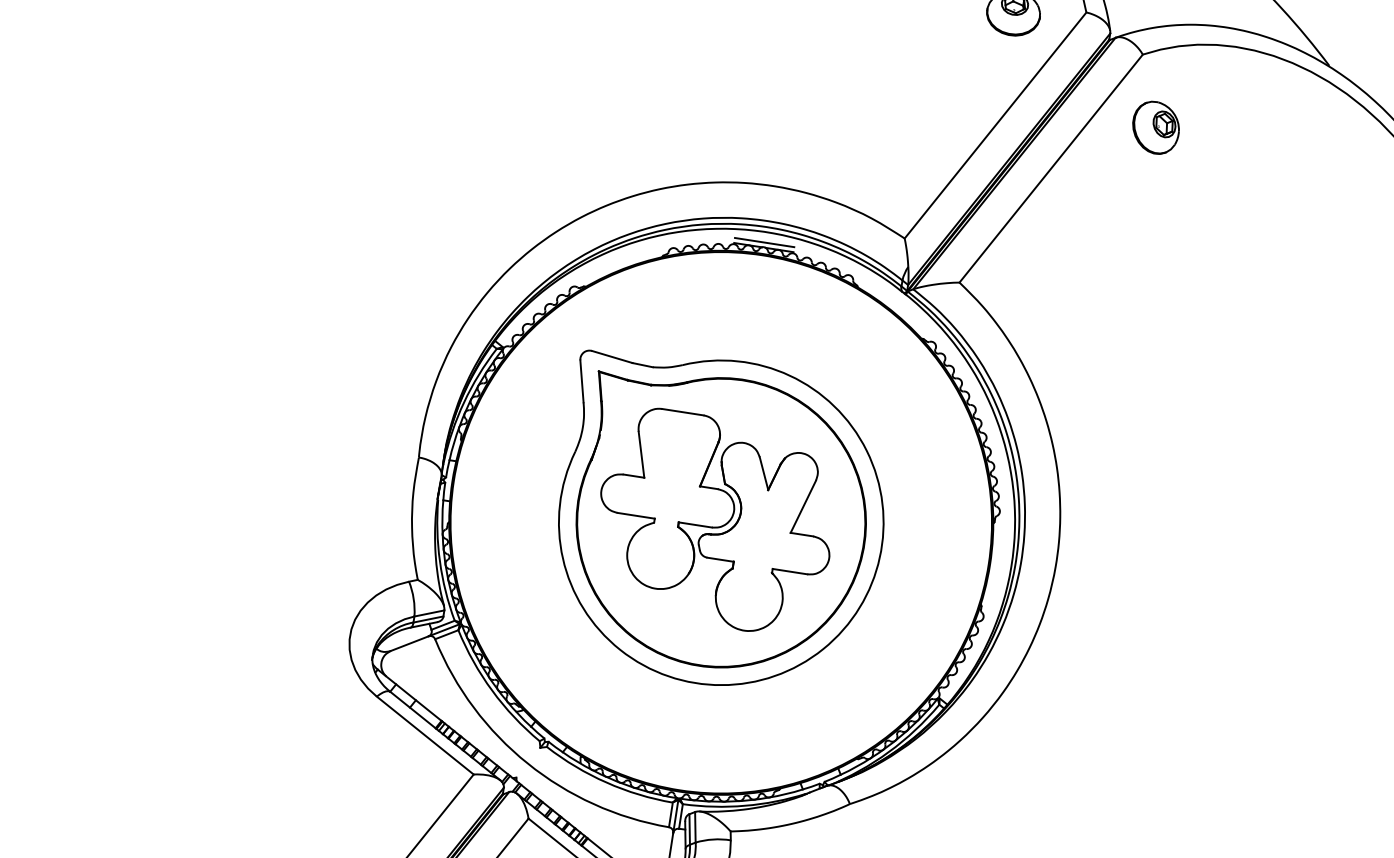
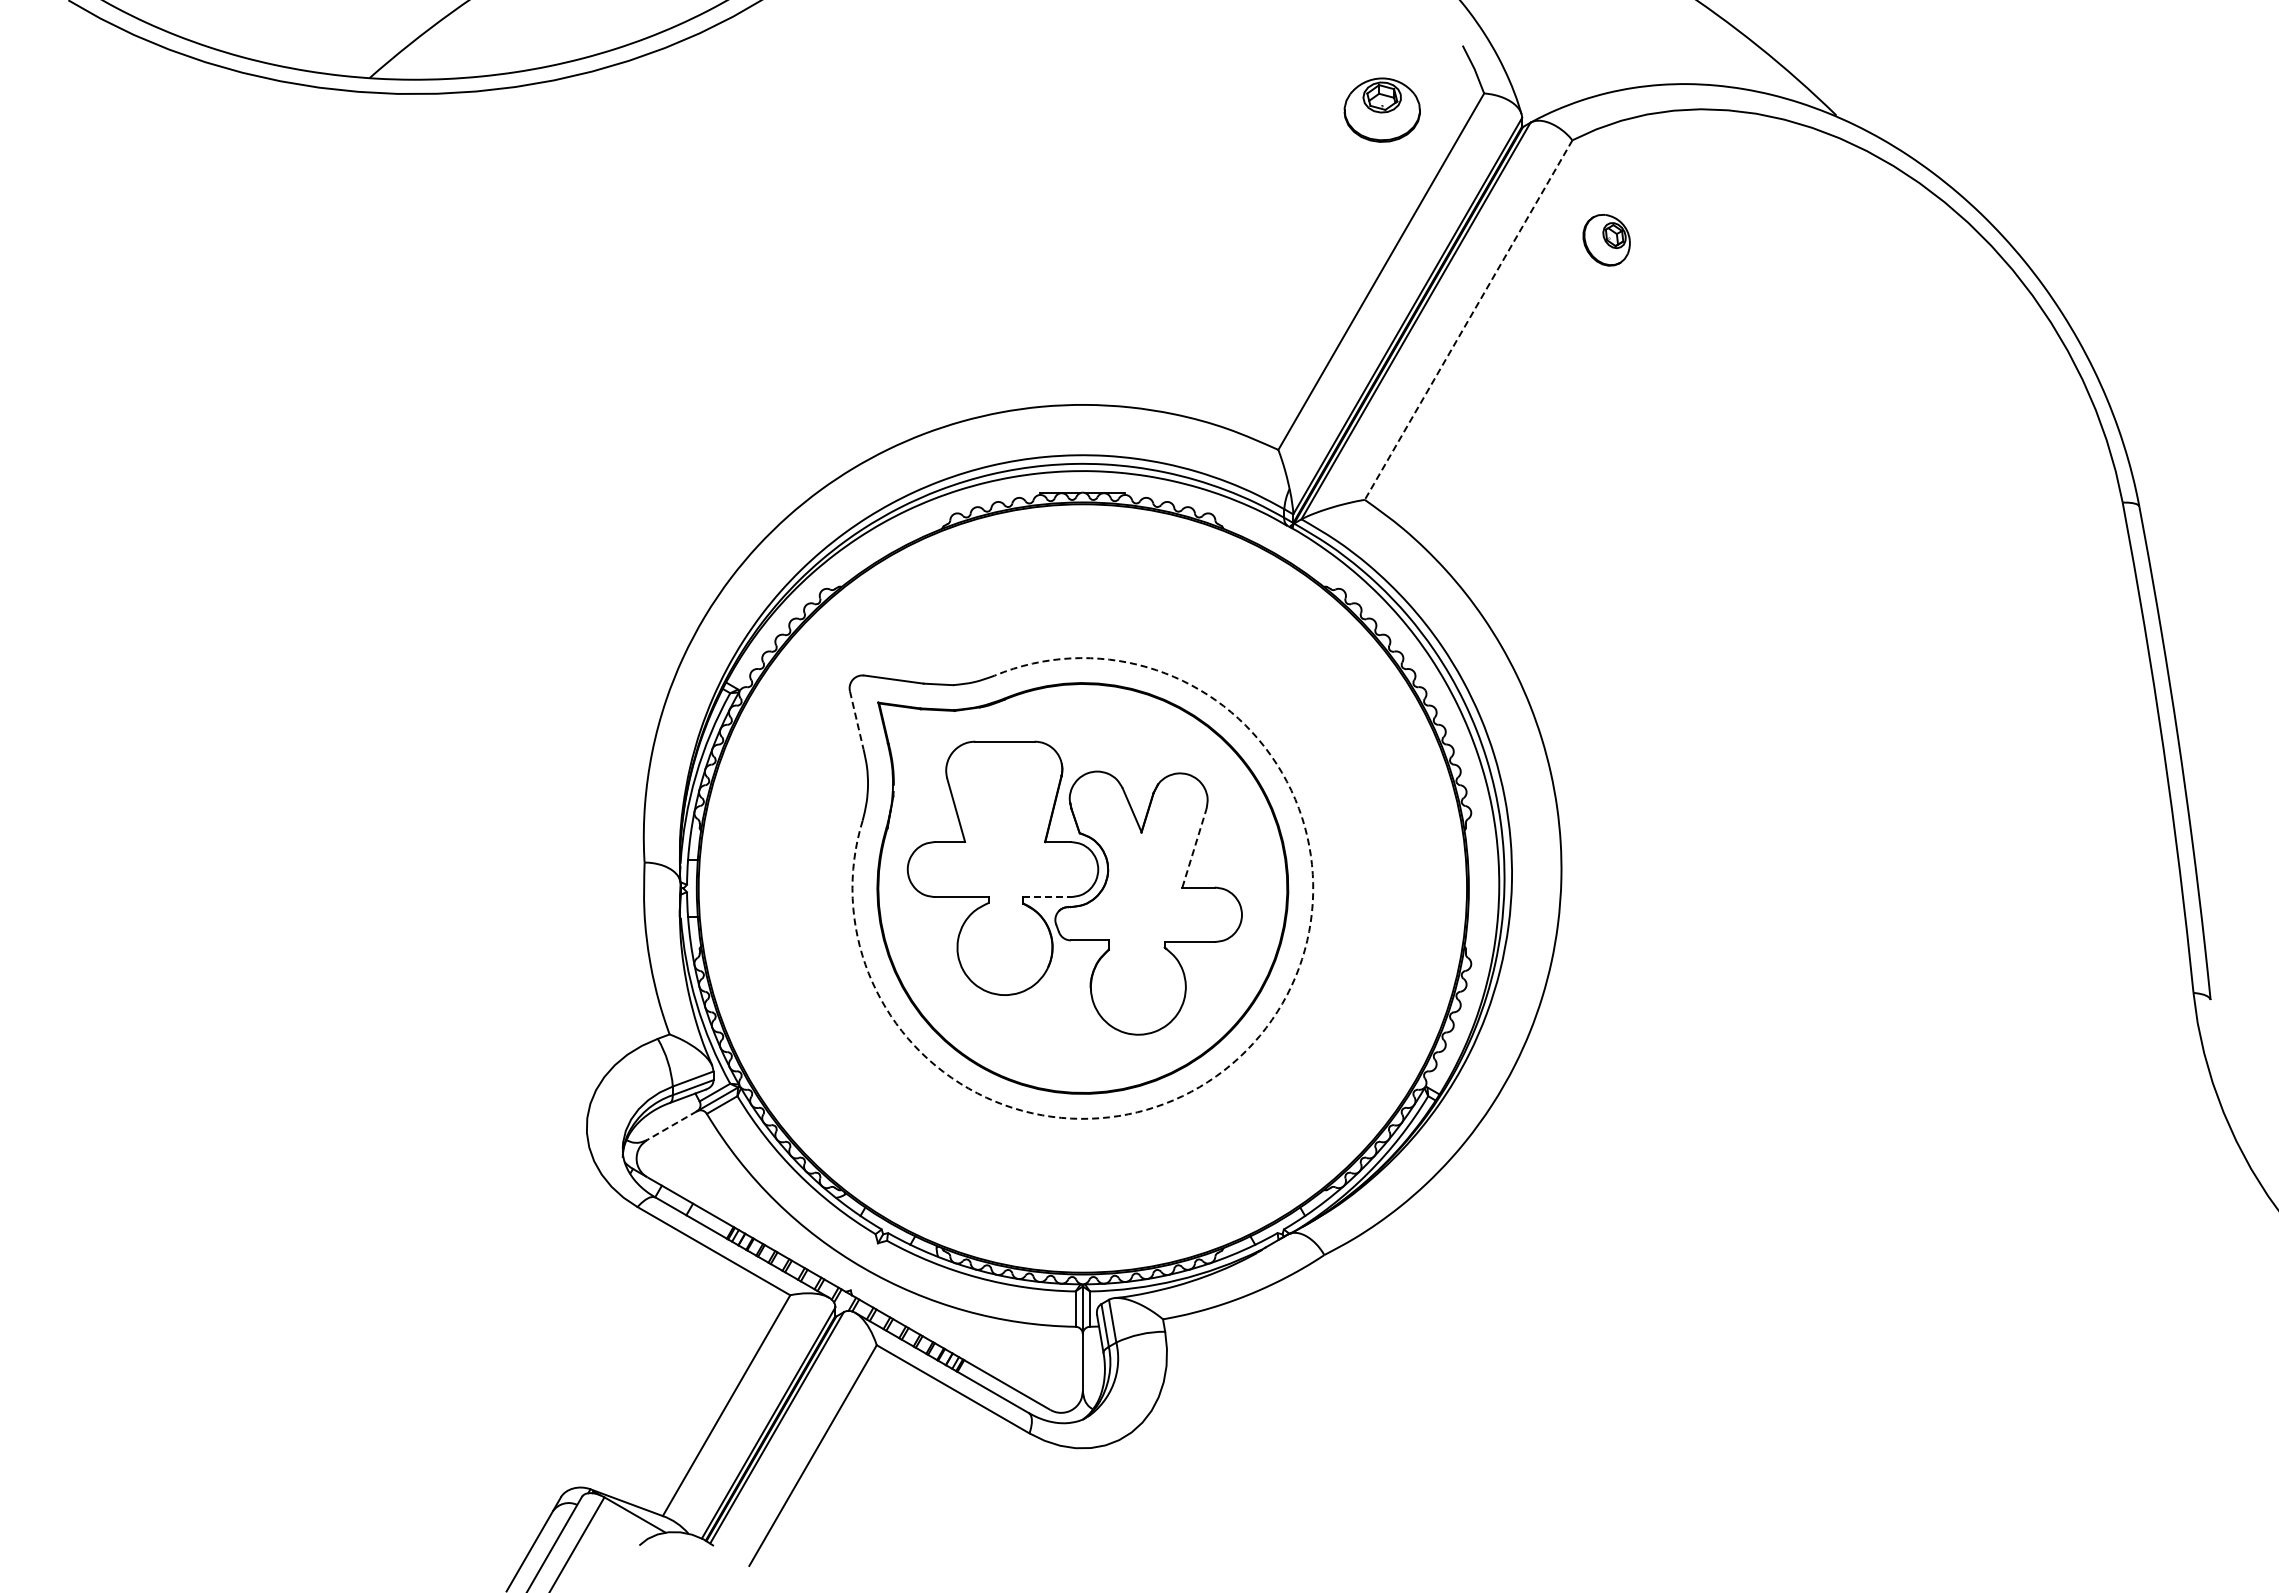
part: (1155, 128) -> (1606, 240), size x0.7
line: (1051, 168) -> (1468, 320), solid -> dashed
line: (764, 242) -> (1082, 486), removed
line: (581, 381) -> (856, 720), solid -> dashed
line: (803, 506) -> (1194, 847), solid -> dashed
line: (694, 525) -> (1046, 897), solid -> dashed
line: (409, 643) -> (672, 1125), solid -> dashed
arc: (823, 649) -> (1253, 1043), solid -> dashed

